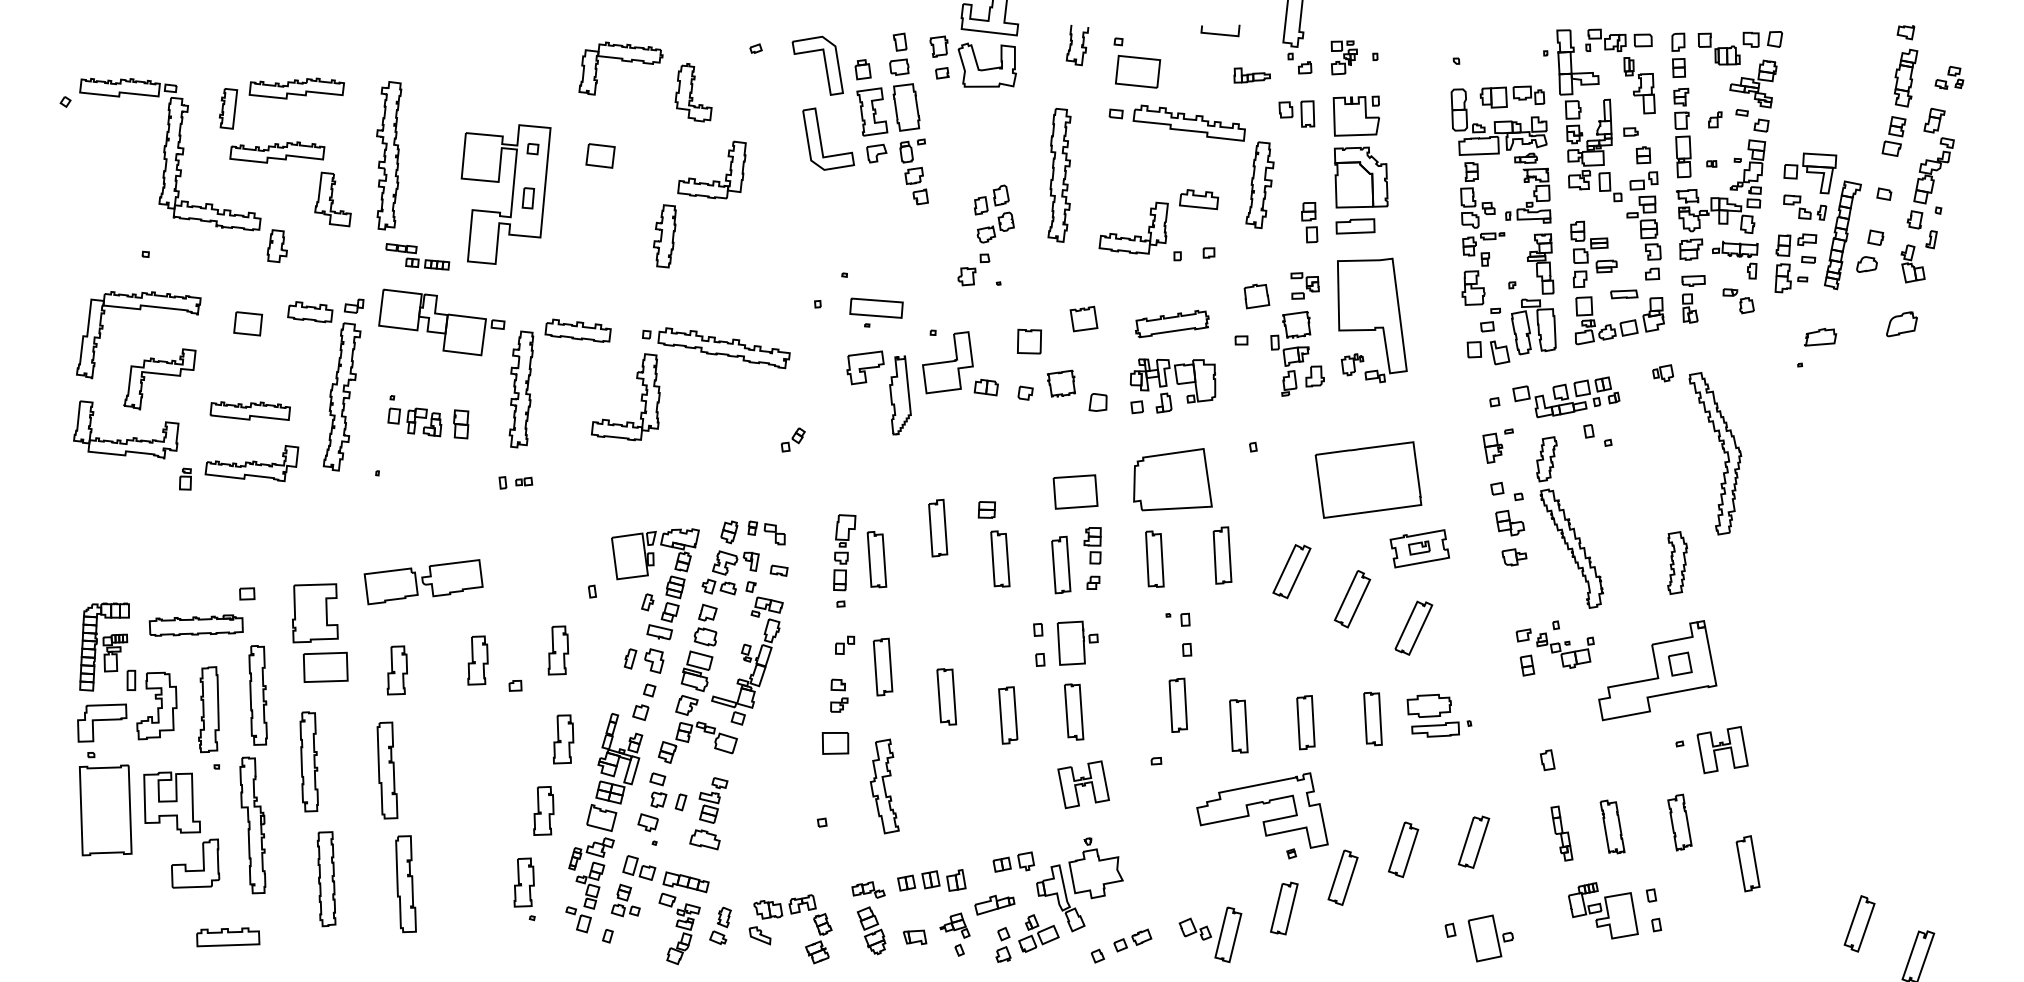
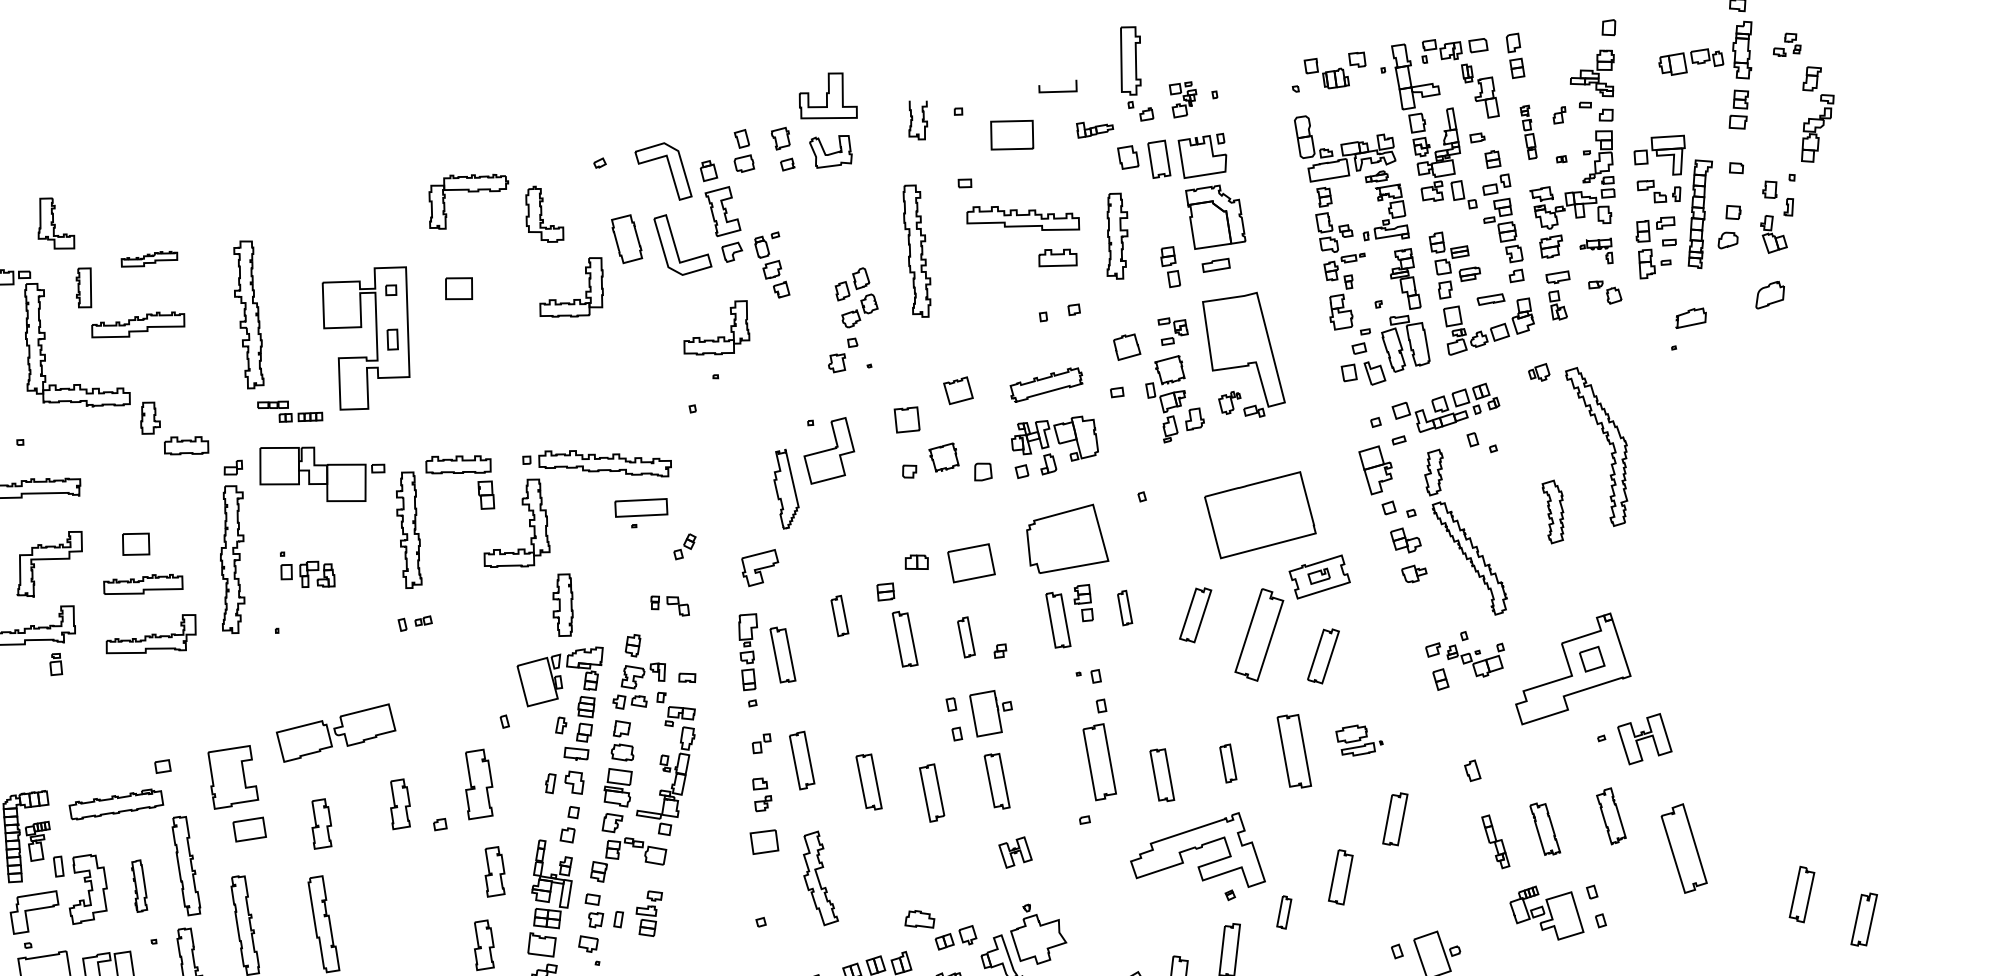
part: (1728, 48) -> (1335, 71), moved
part: (986, 64) -> (830, 150), size x0.7
part: (1138, 71) -> (1012, 134), moved
part: (296, 88) -> (149, 259), size x0.6
part: (1512, 96) -> (1691, 61), moved
part: (906, 107) -> (626, 239), moved
part: (1296, 113) -> (1143, 160), size x1.4
part: (1188, 122) -> (1021, 218), moved
part: (1682, 132) -> (1528, 131), size x0.6
part: (1933, 155) -> (1815, 113), moved
part: (332, 199) -> (54, 223), moved
part: (1355, 226) -> (1216, 265), size x0.7
part: (1134, 235) -> (717, 336), moved
part: (664, 236) -> (562, 605), moved
part: (1735, 259) -> (1596, 251), size x0.7
part: (310, 312) -> (186, 446), moved
part: (876, 312) -> (641, 512), moved
part: (248, 323) -> (136, 543), moved
part: (865, 367) -> (760, 567), moved
part: (985, 387) -> (915, 562), moved
part: (461, 424) -> (486, 495), moved
part: (1497, 445) -> (1383, 465), size x1.6
part: (185, 478) -> (55, 663), moved
part: (938, 527) -> (839, 615), size x0.7
part: (766, 532) -> (669, 605), moved
part: (1092, 545) -> (1083, 603), moved
part: (1222, 555) -> (1124, 608), size x0.6
part: (1677, 562) -> (1554, 511), moved
part: (1061, 564) -> (966, 636), size x0.7
part: (1352, 599) -> (1259, 635), size x1.6
part: (558, 650) -> (478, 784), size x1.4
part: (325, 666) -> (249, 828), size x0.7
part: (1177, 704) -> (1098, 761), size x1.4
part: (208, 709) -> (138, 885), size x0.6
part: (1439, 715) -> (1359, 739), size x0.7
part: (1372, 718) -> (1293, 751), size x1.4
part: (1305, 722) -> (1227, 763), size x0.7
part: (1083, 784) -> (1015, 852), size x0.6
part: (704, 839) -> (919, 919), moved
part: (1473, 841) -> (1394, 819), moved
part: (1747, 863) -> (1683, 848), size x1.6
part: (1342, 877) -> (1283, 912), size x0.6

